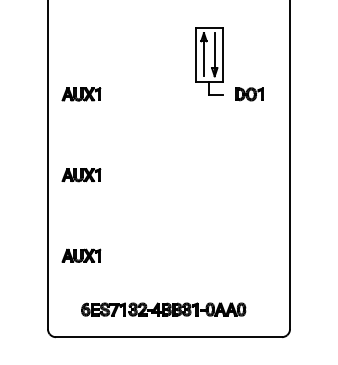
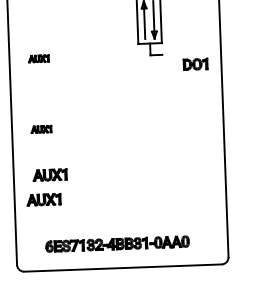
part: (81, 94) -> (38, 58), size x0.6
part: (249, 94) -> (195, 64), moved
part: (81, 175) -> (41, 129), size x0.6
part: (89, 227) -> (50, 174), added

